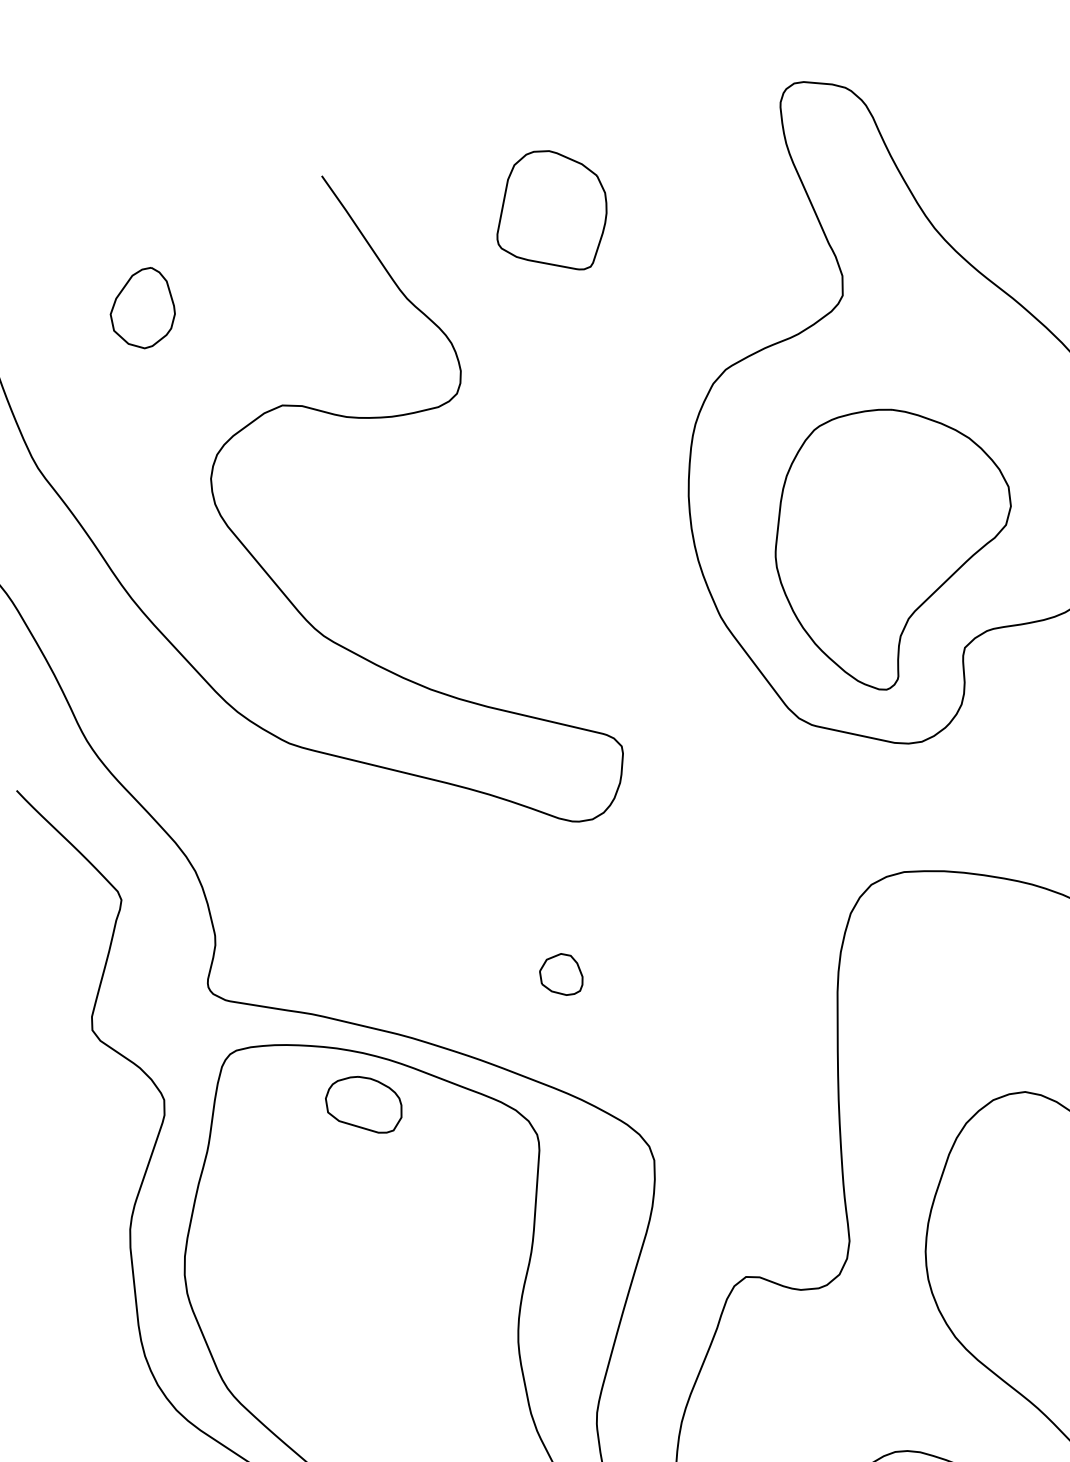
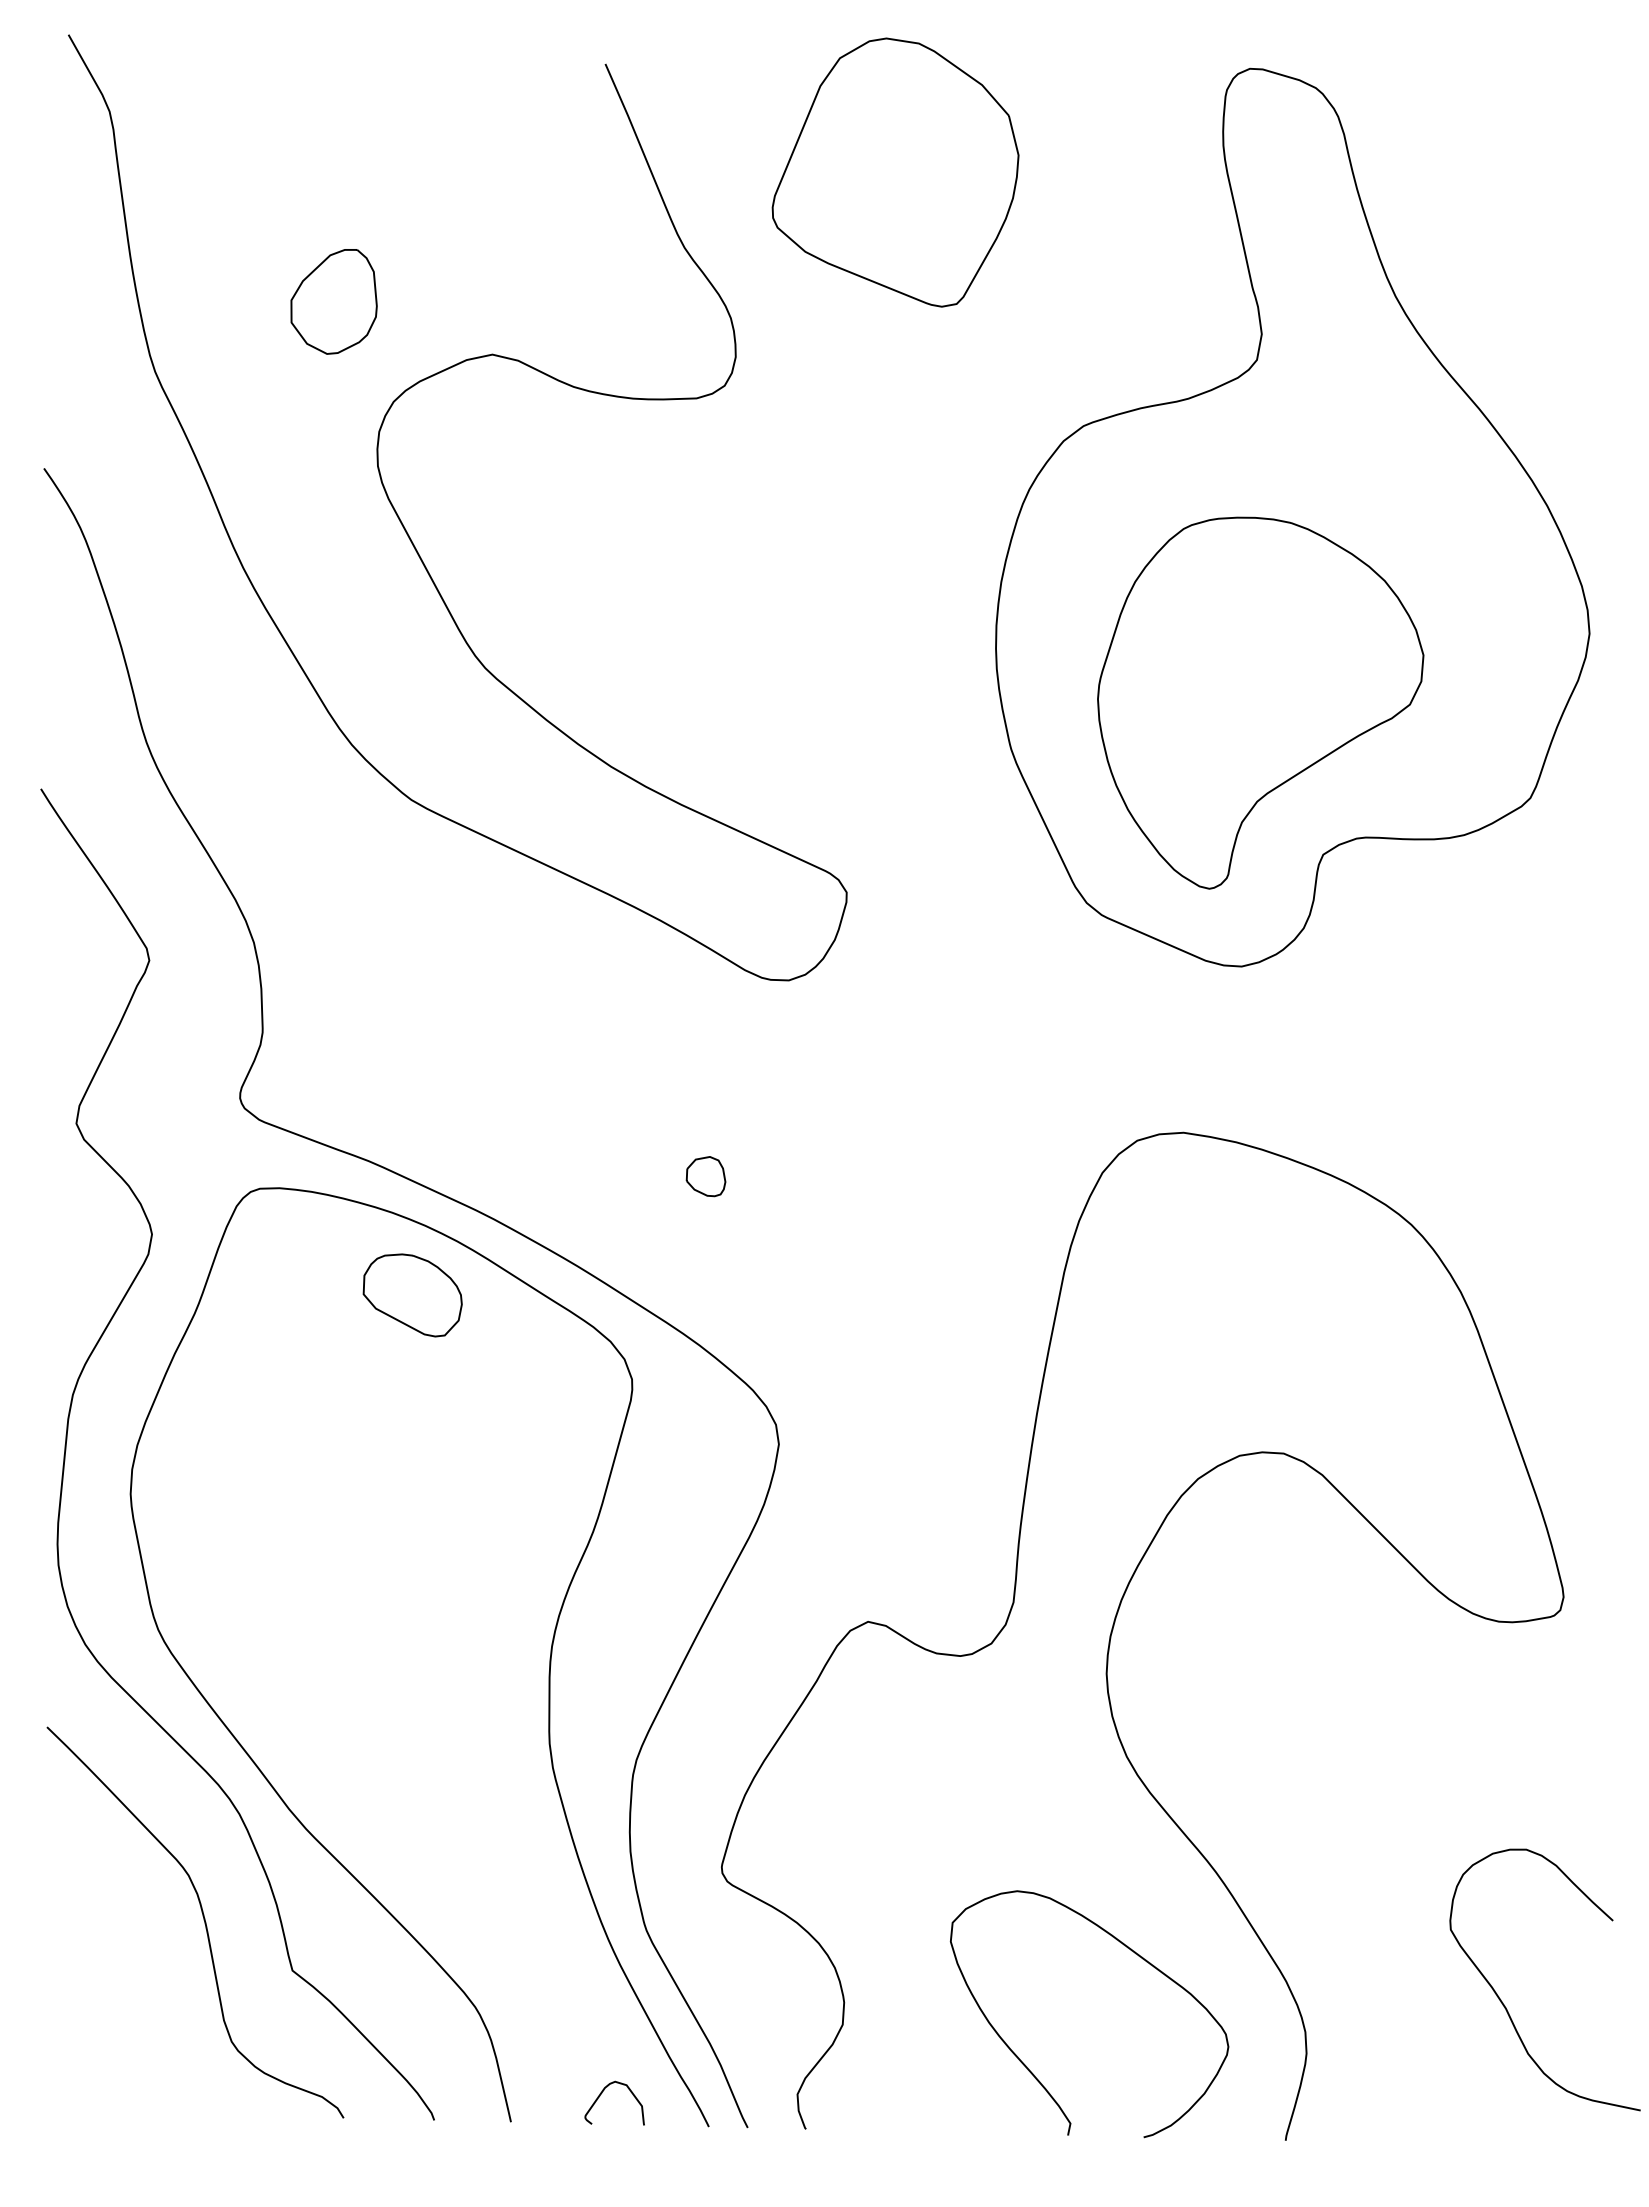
part: (550, 212) -> (895, 172), size x1.6
part: (141, 309) -> (333, 301), moved
part: (560, 975) -> (705, 1176), size x0.7

